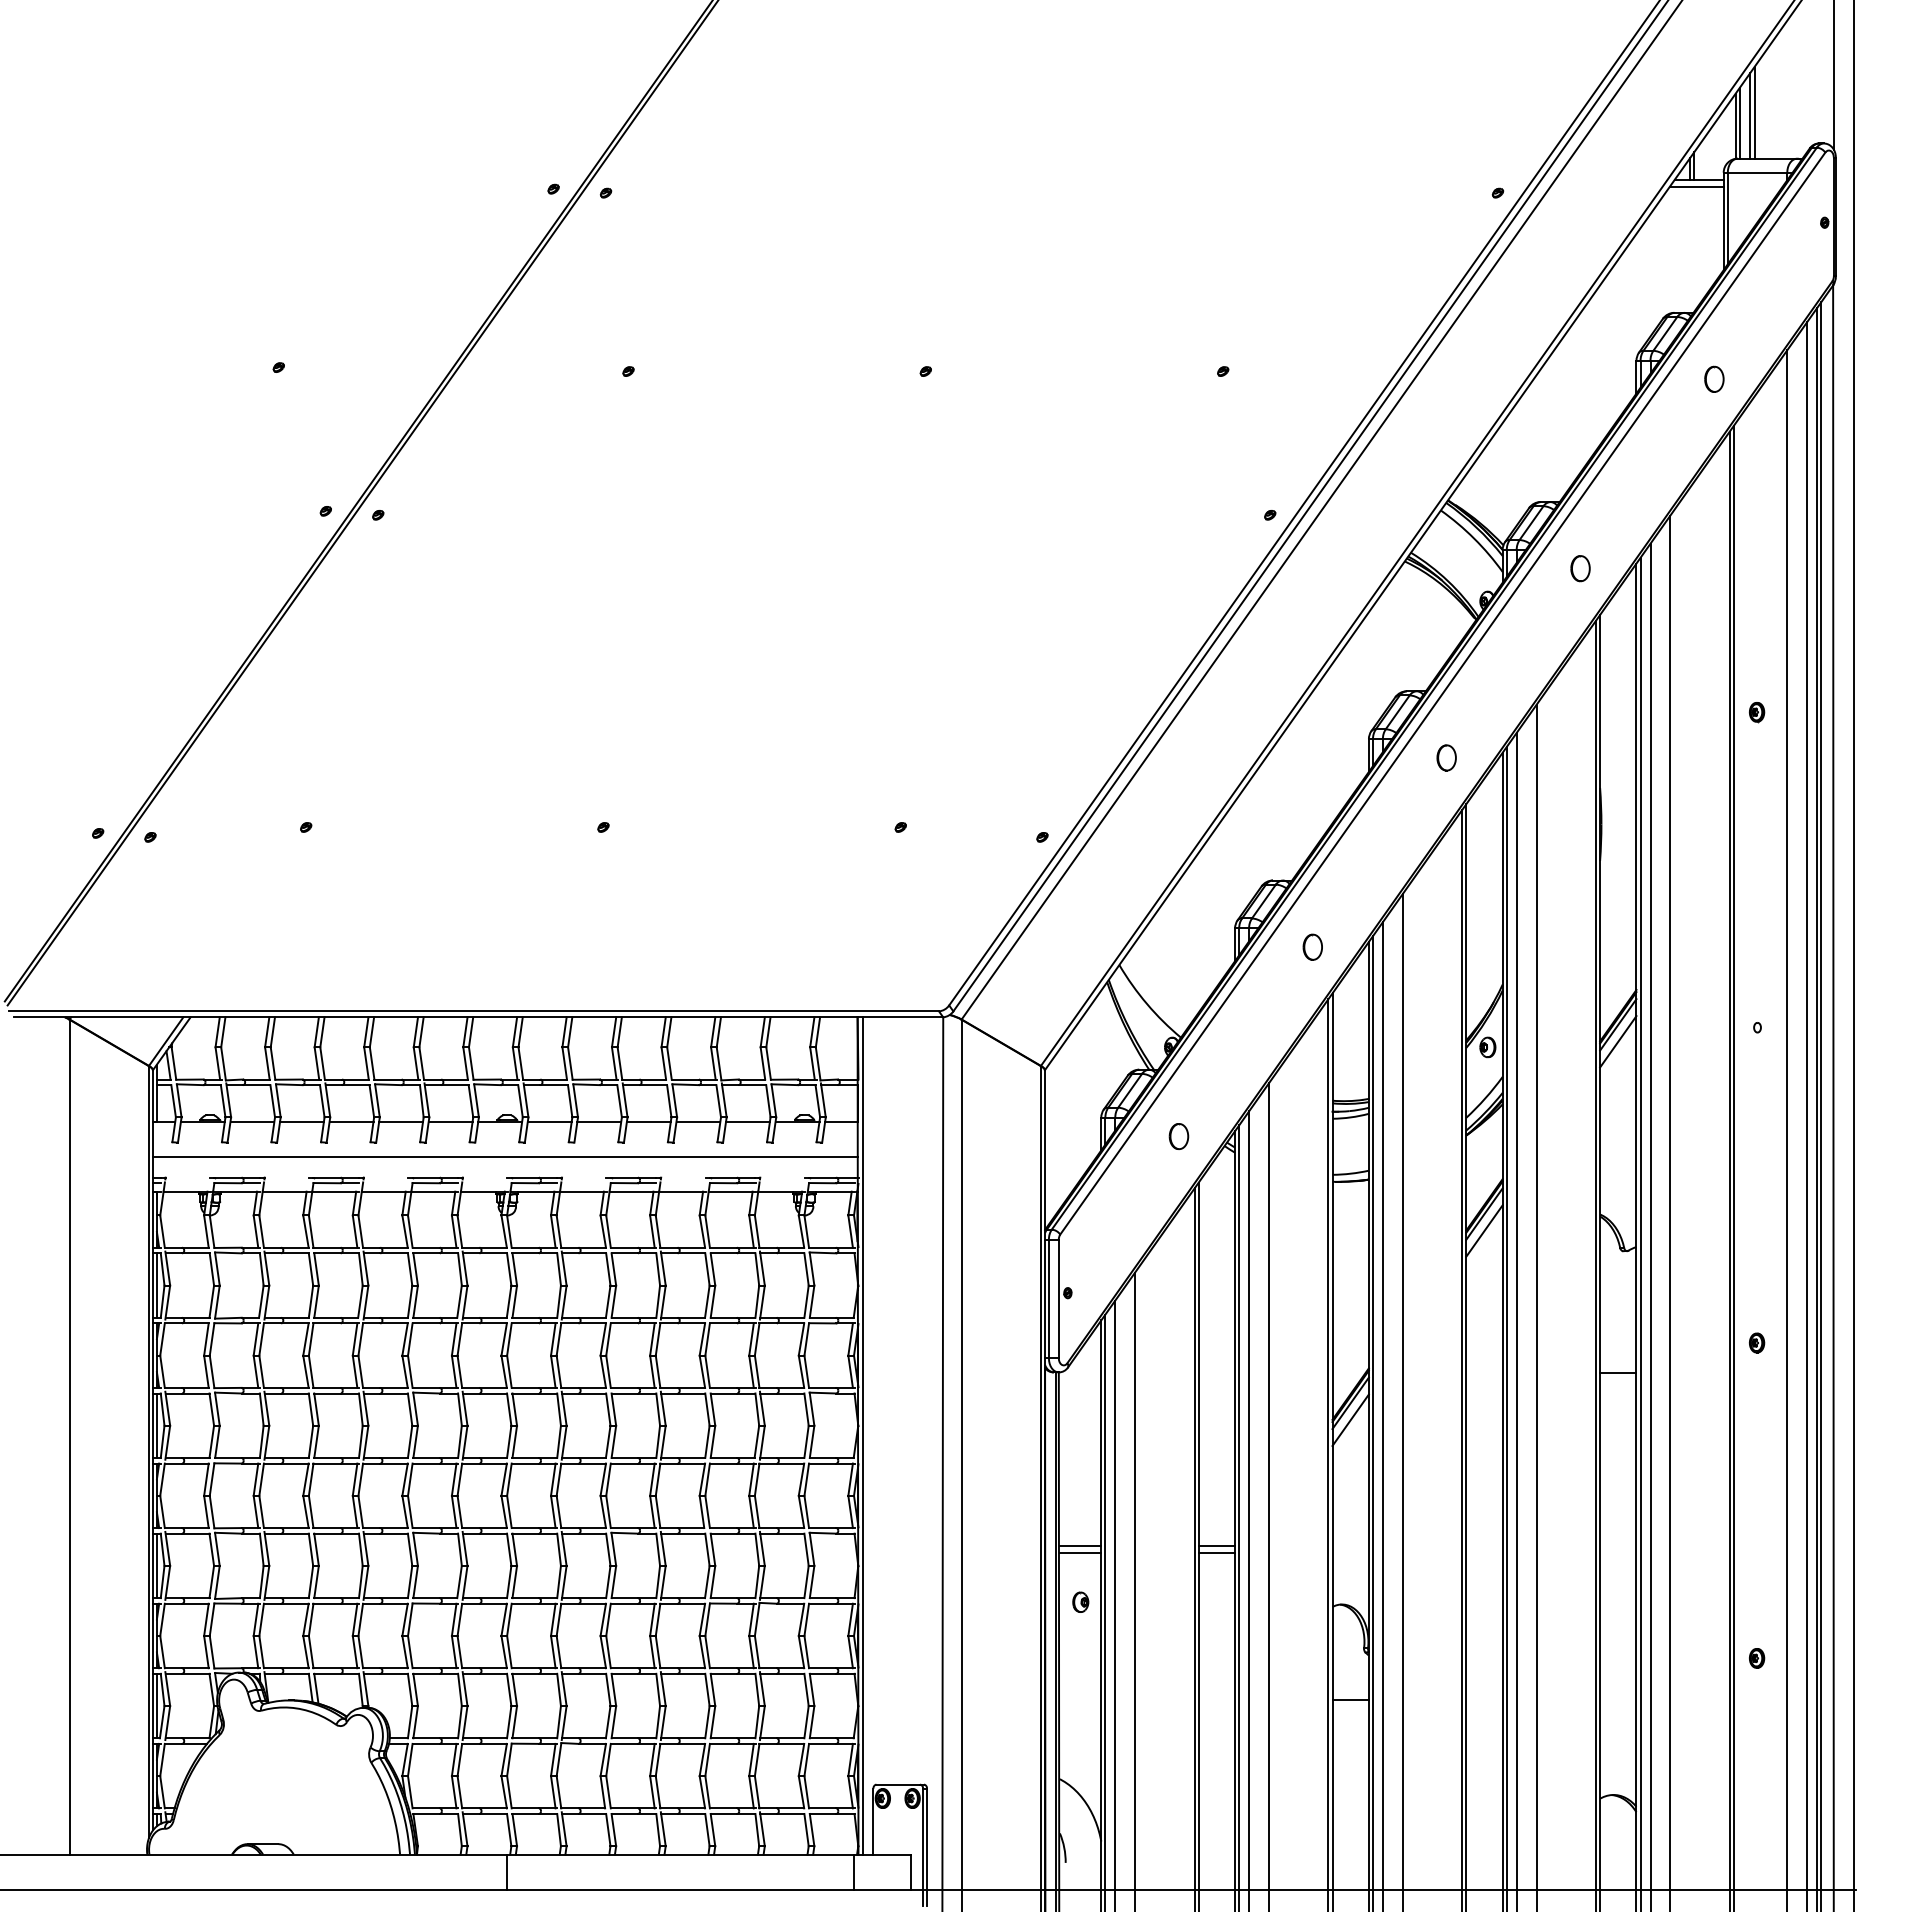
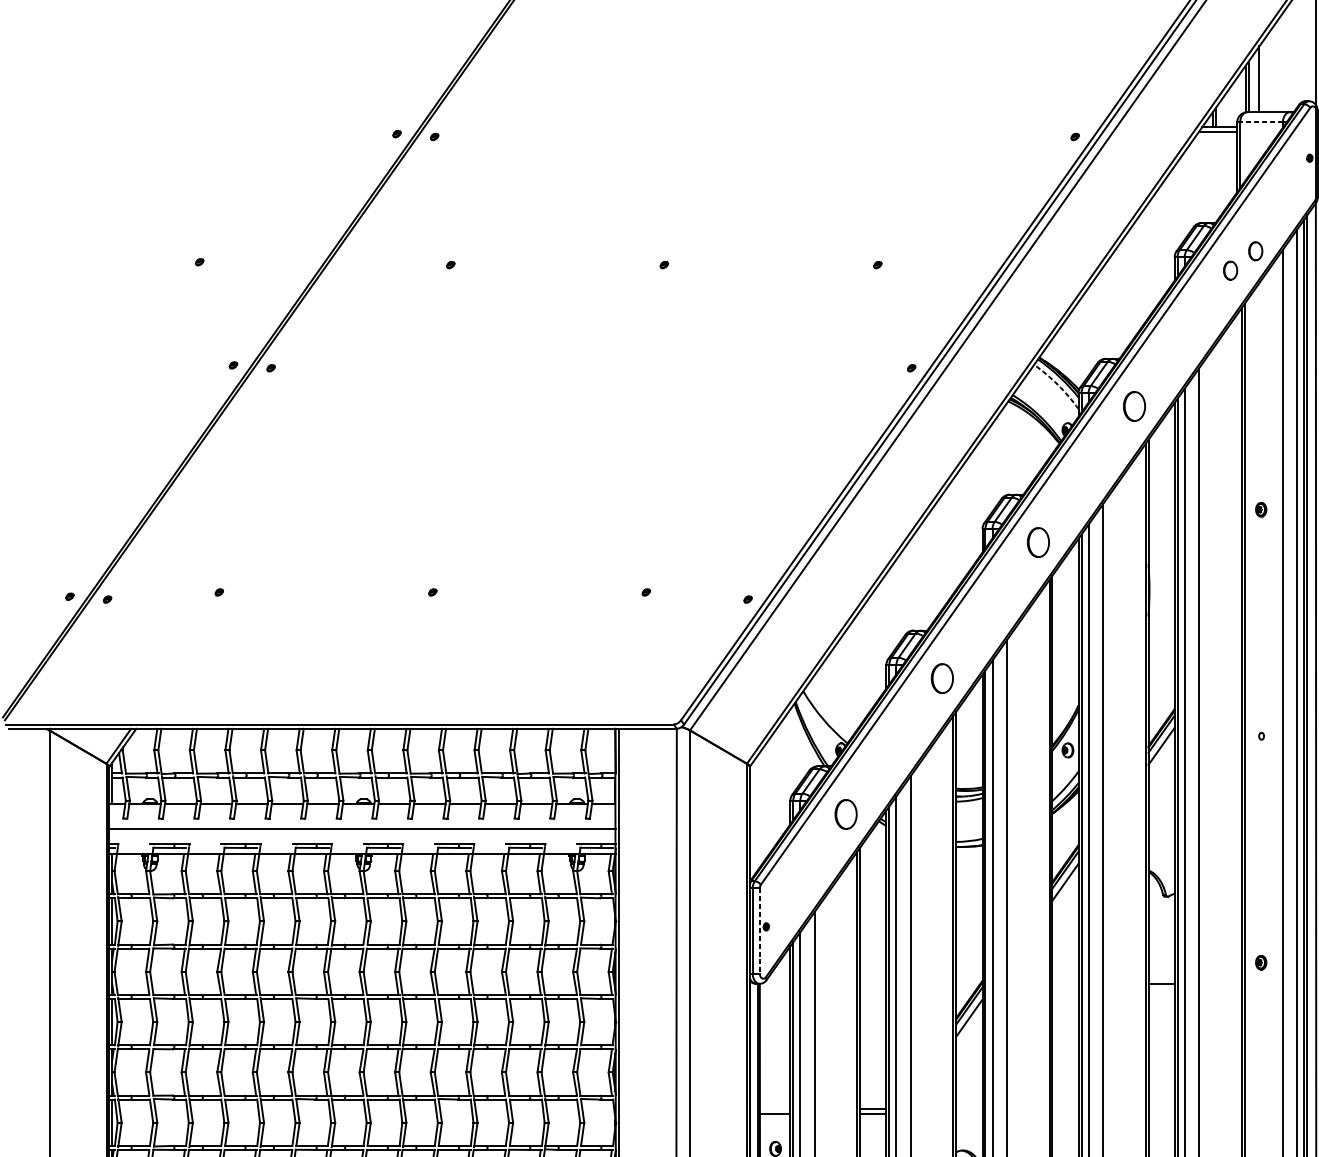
line: (1750, 115) -> (1256, 81), removed
line: (1757, 172) -> (1261, 122), solid -> dashed
part: (1749, 351) -> (1255, 250), added
arc: (1474, 538) -> (1058, 384), solid -> dashed
part: (1580, 568) -> (1134, 406), size x1.6
part: (1446, 757) -> (1038, 542), size x1.6
part: (1312, 946) -> (942, 677), size x1.6
part: (1178, 1136) -> (845, 814), size x1.6
line: (1058, 1299) -> (759, 931), solid -> dashed
line: (1080, 1546) -> (775, 1108), removed

